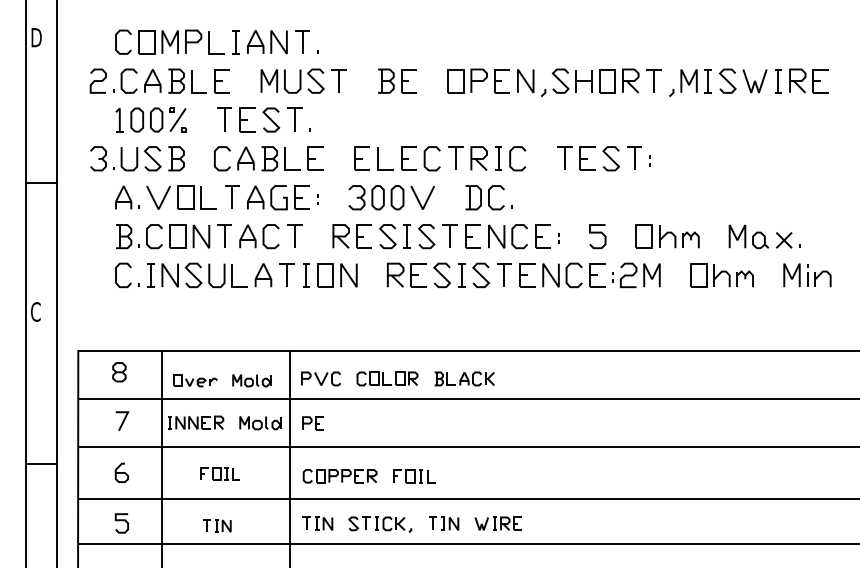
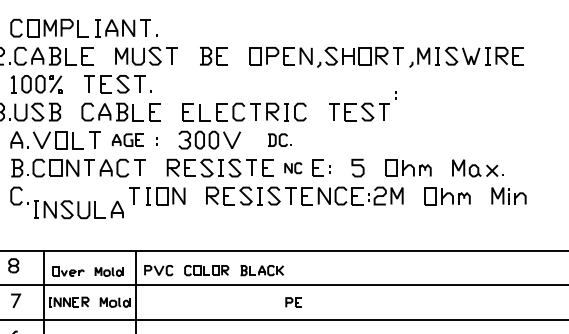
line: (649, 158) -> (395, 93), moved
part: (278, 197) -> (128, 139), size x0.7
part: (488, 197) -> (279, 139), size x0.7
part: (507, 236) -> (293, 168), size x0.6
part: (209, 275) -> (78, 209), moved
part: (312, 423) -> (293, 302), moved

